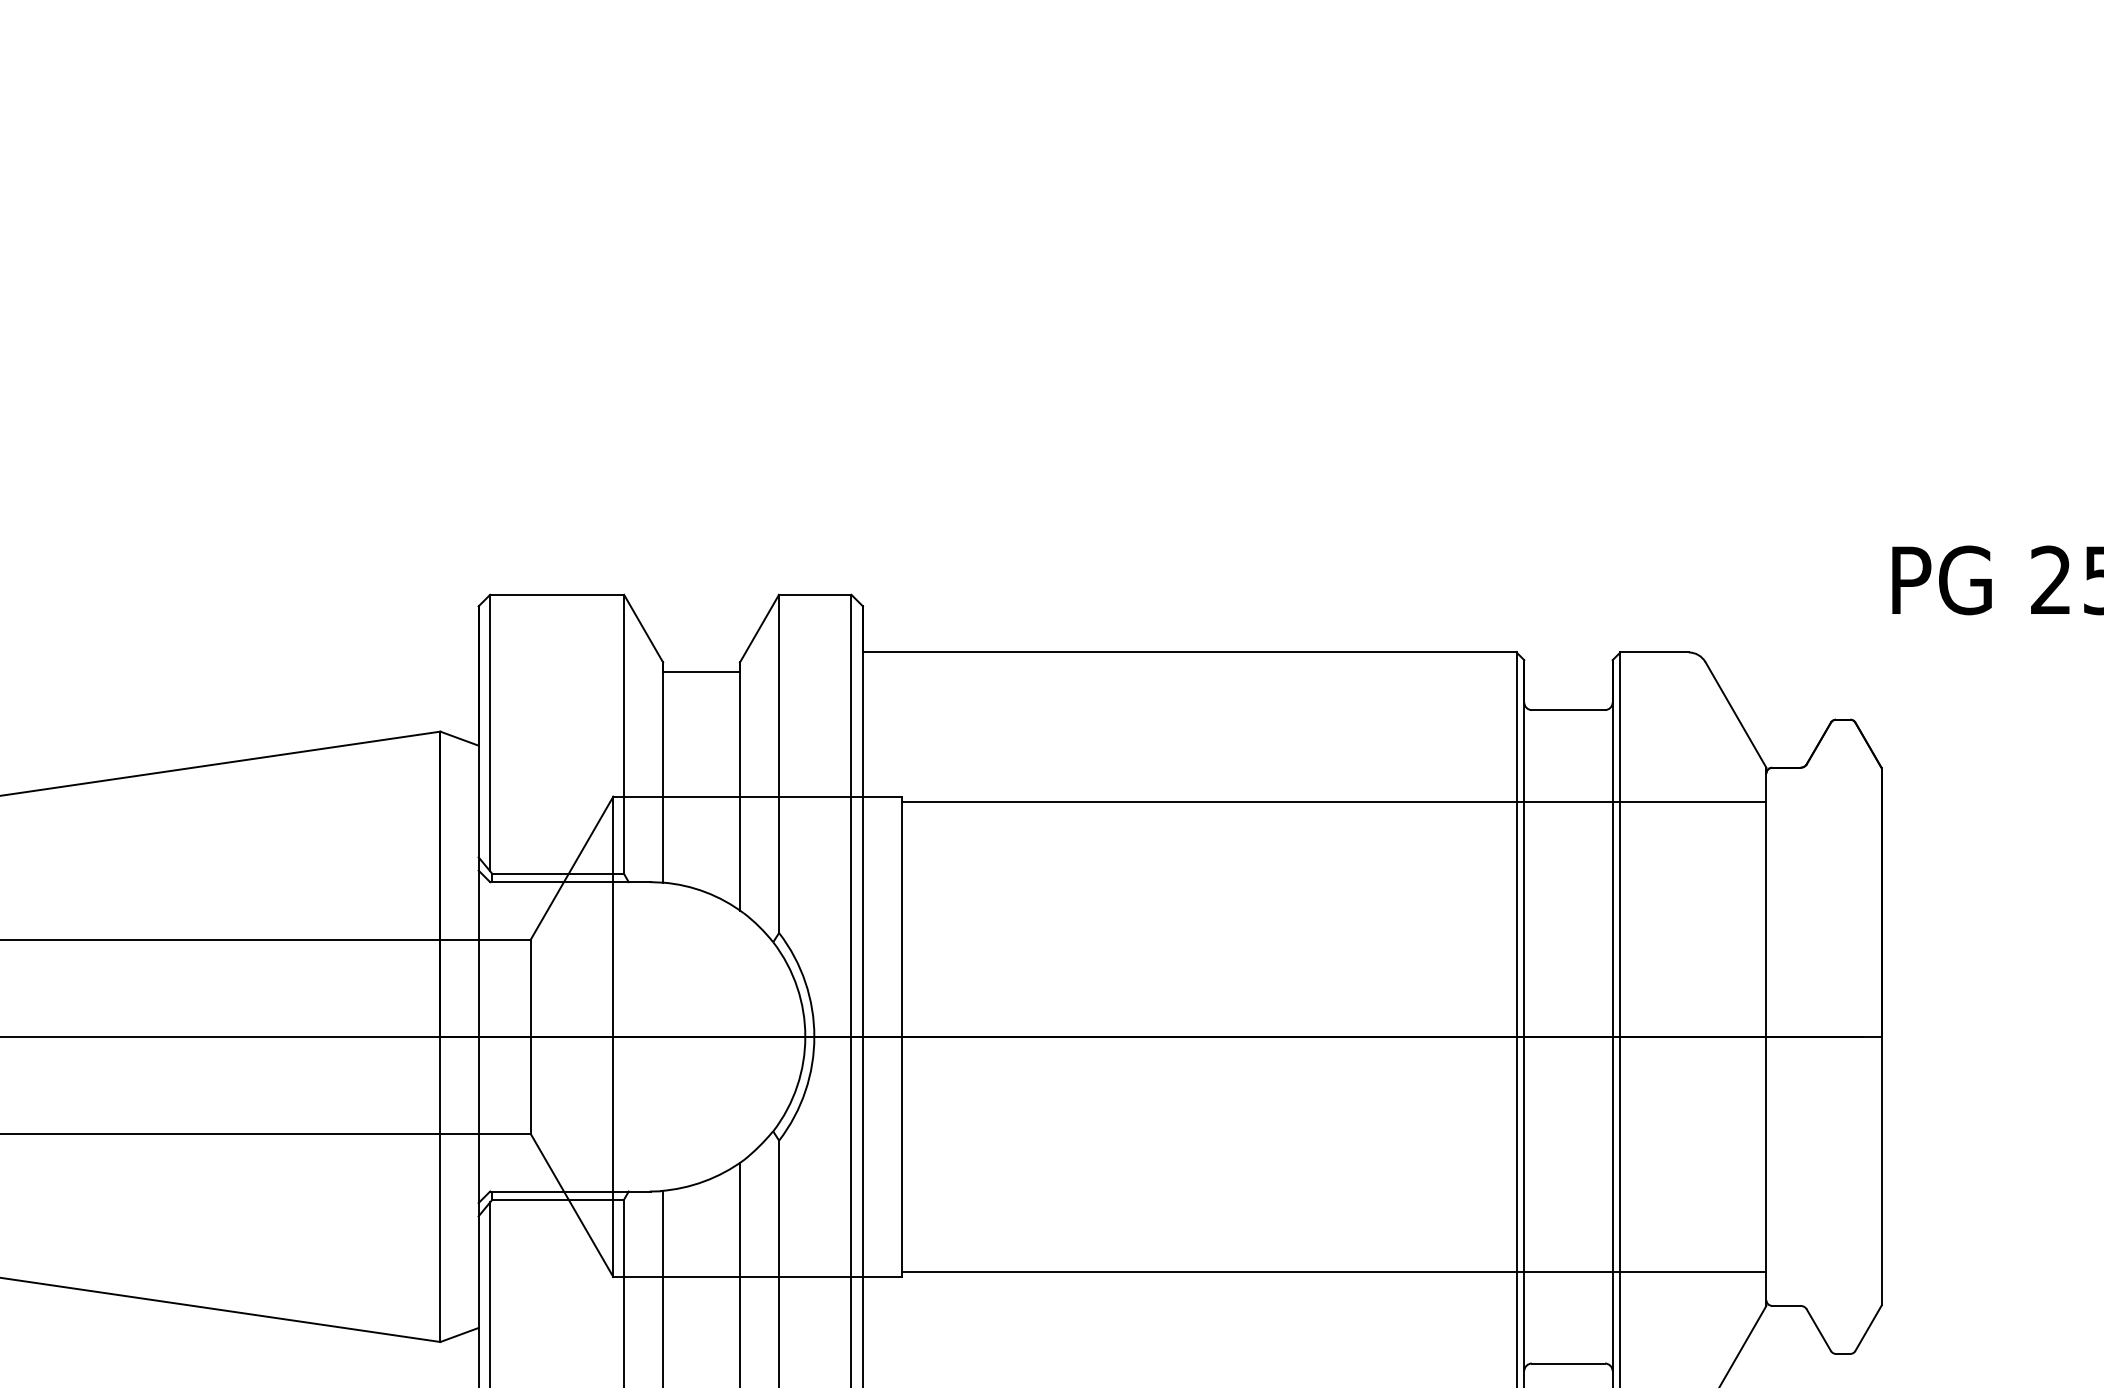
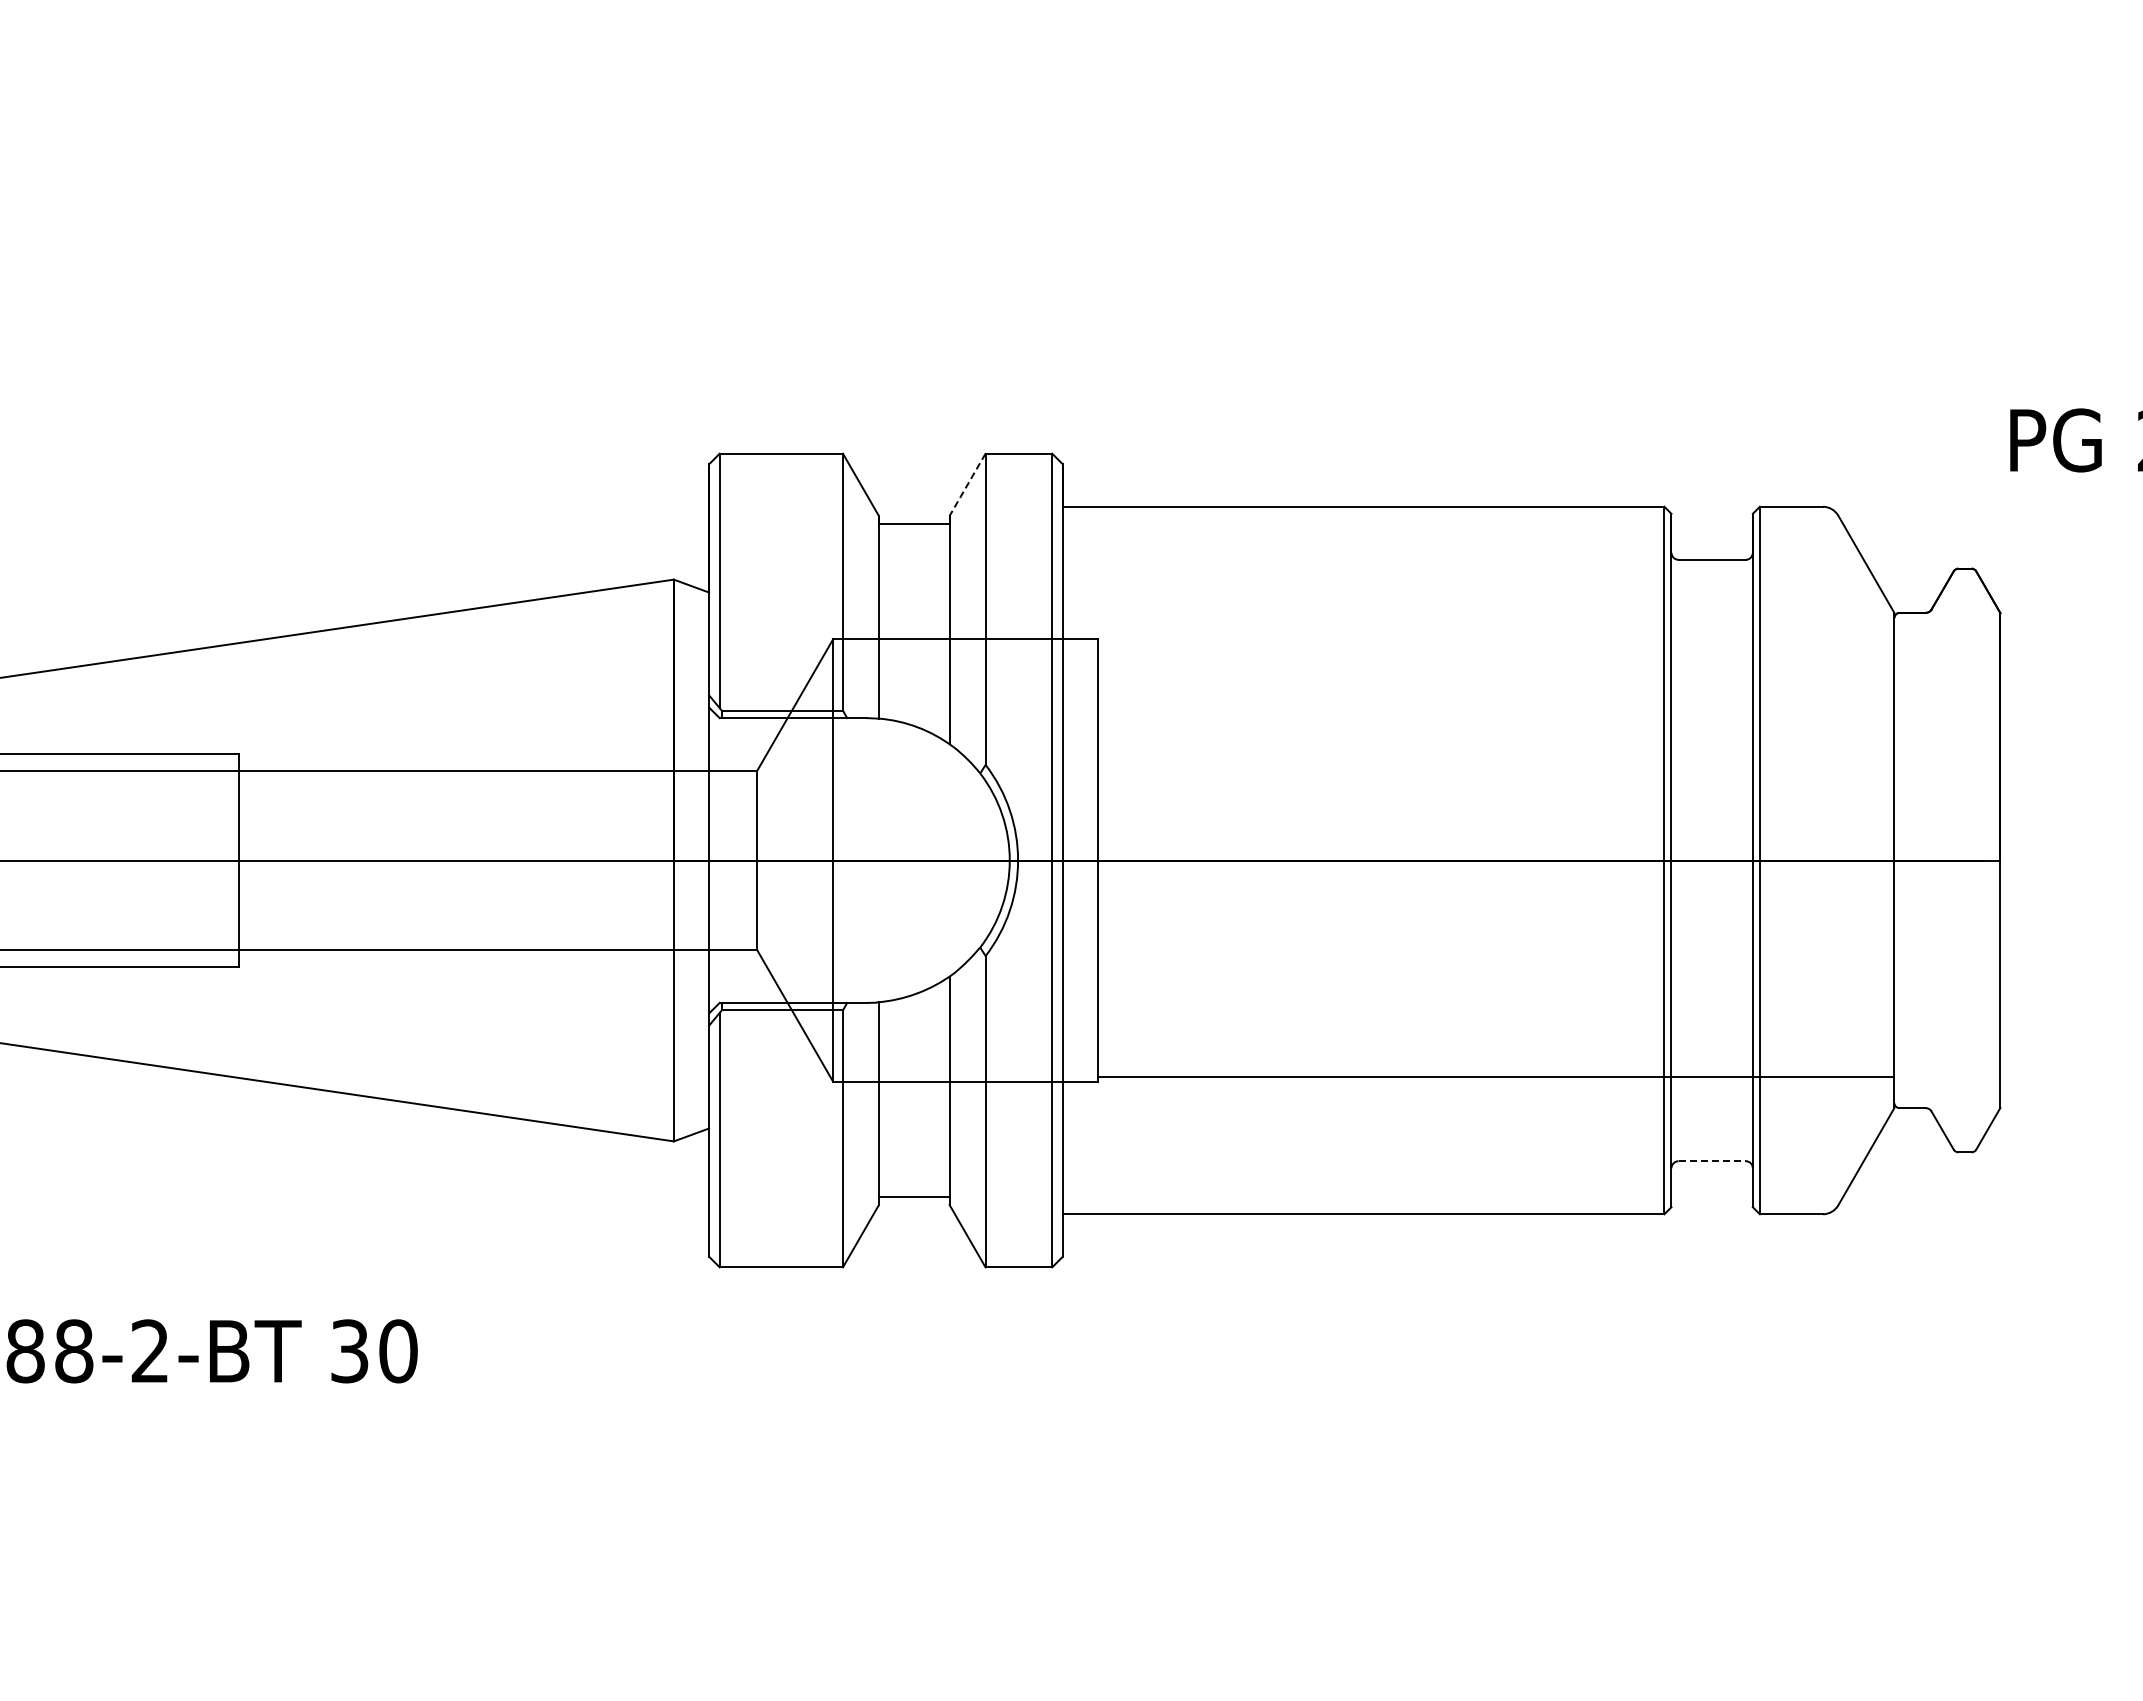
line: (759, 628) -> (967, 484), solid -> dashed
line: (1334, 802) -> (1496, 644), removed
line: (1568, 1363) -> (1712, 1161), solid -> dashed

